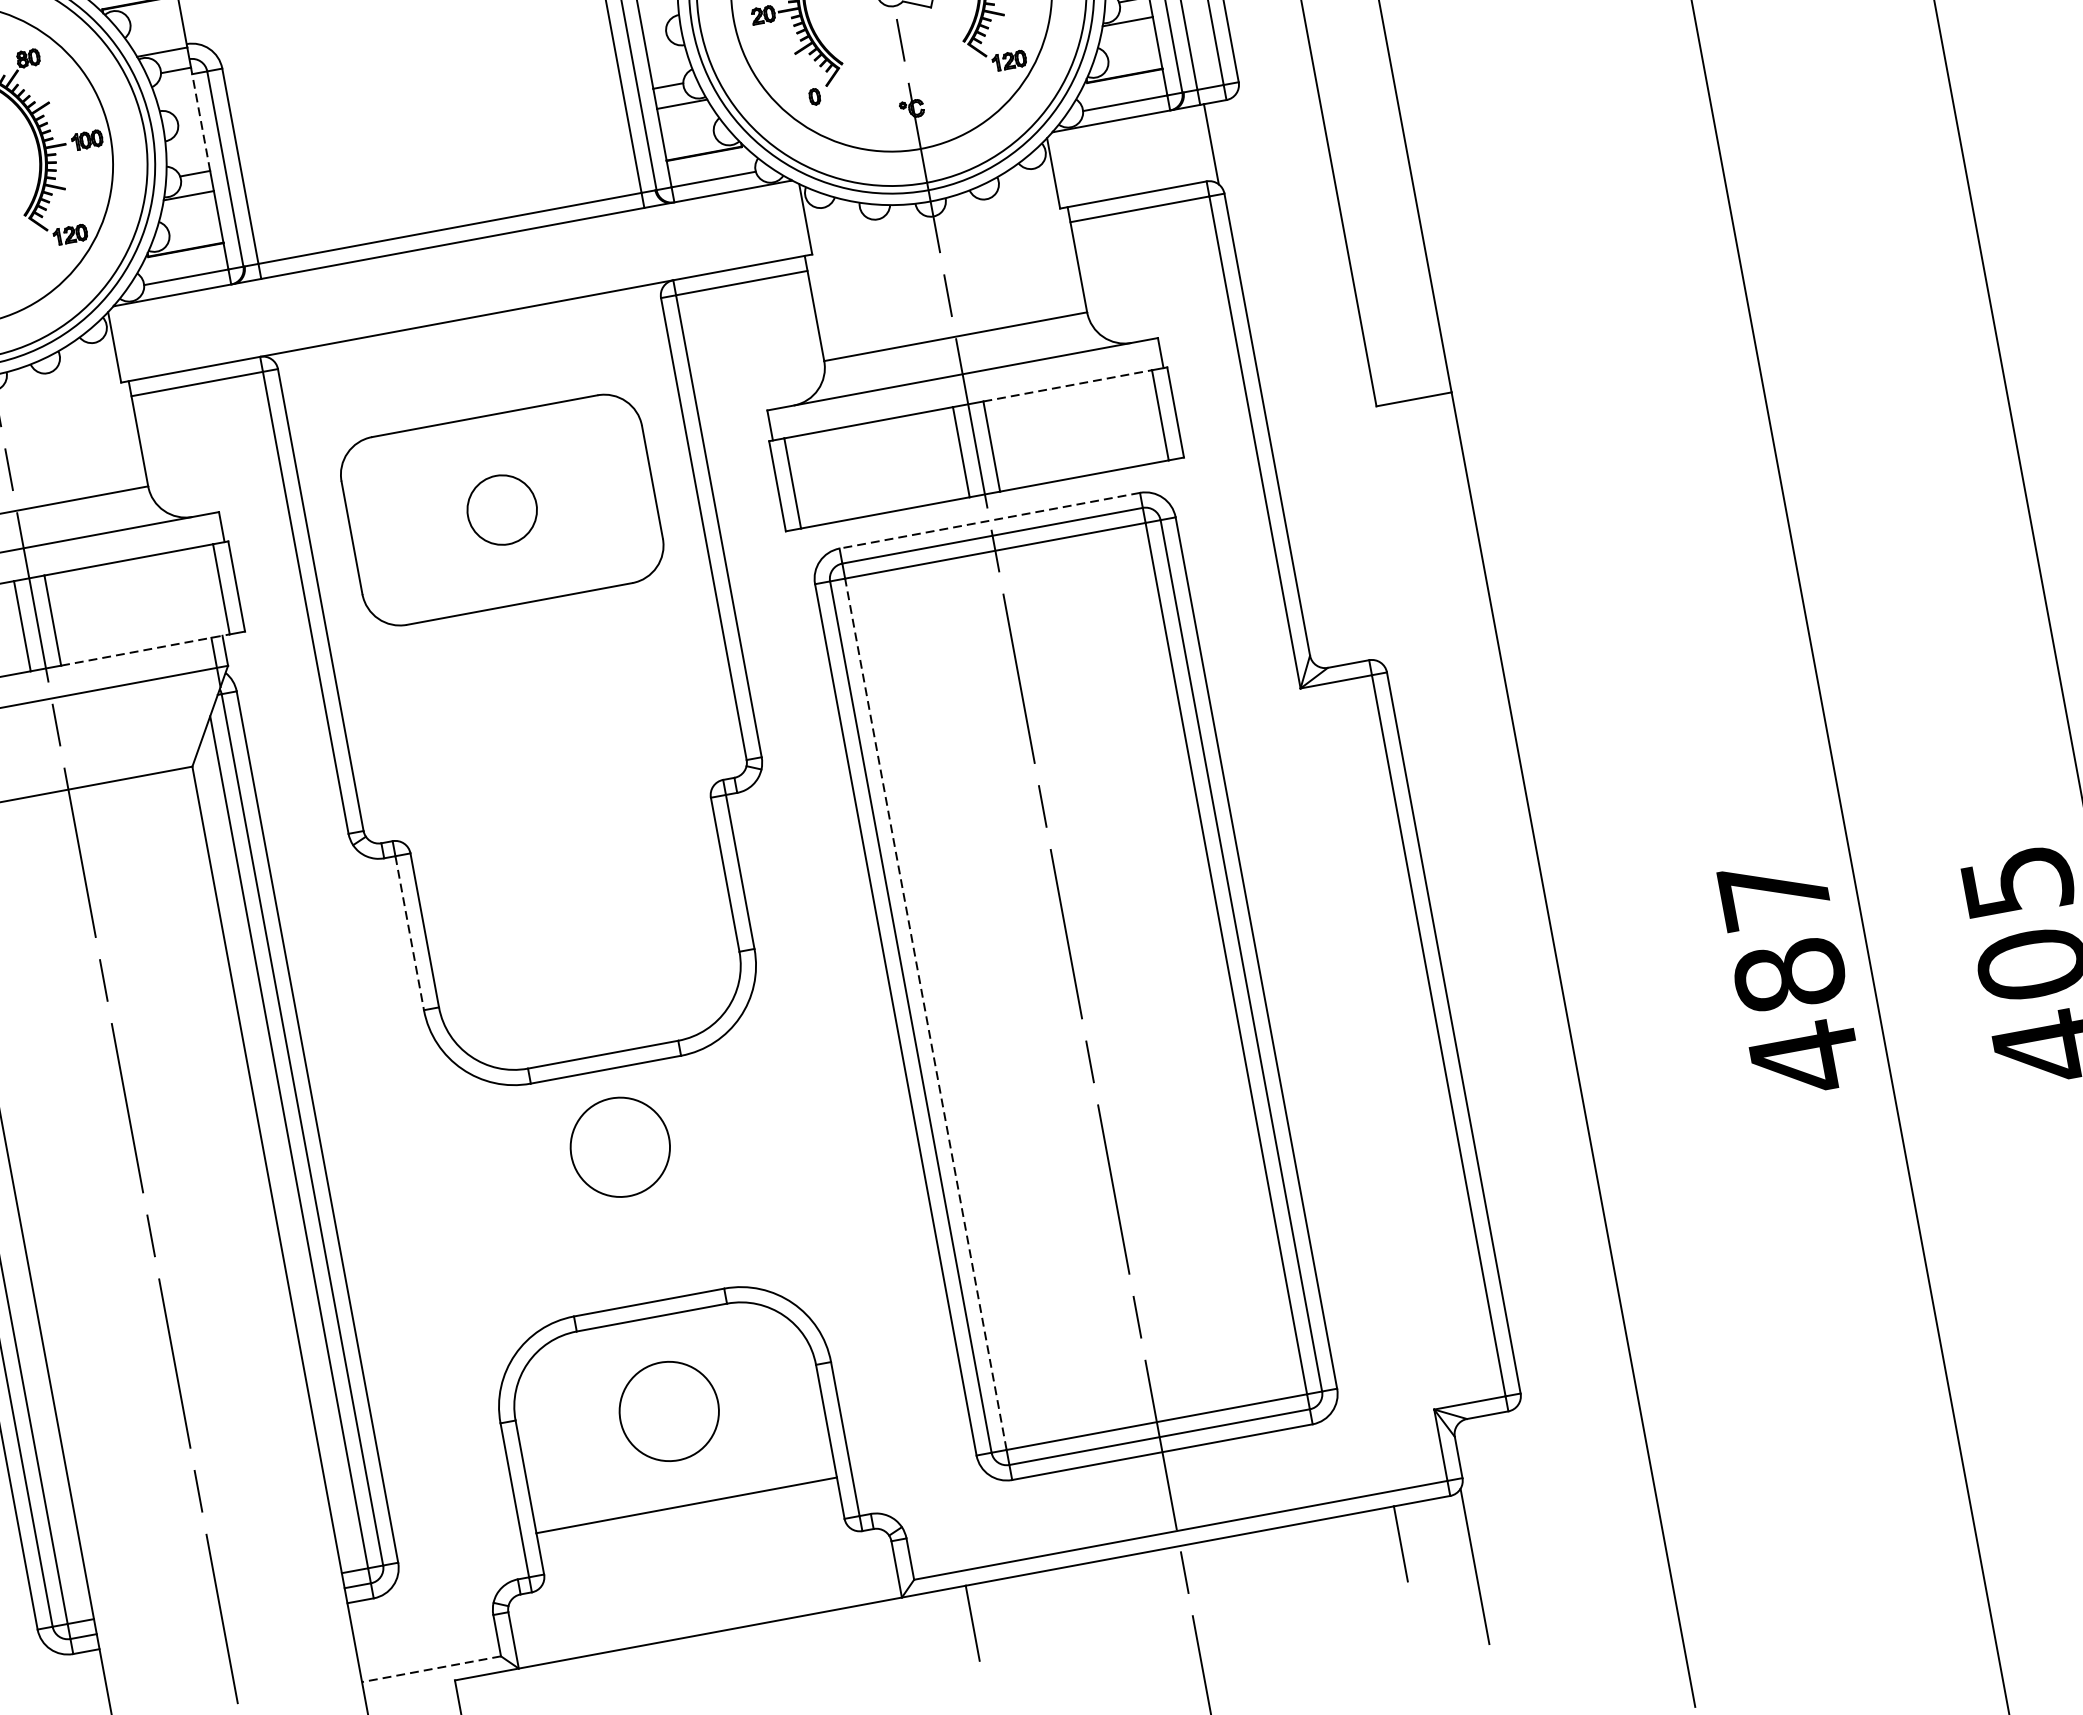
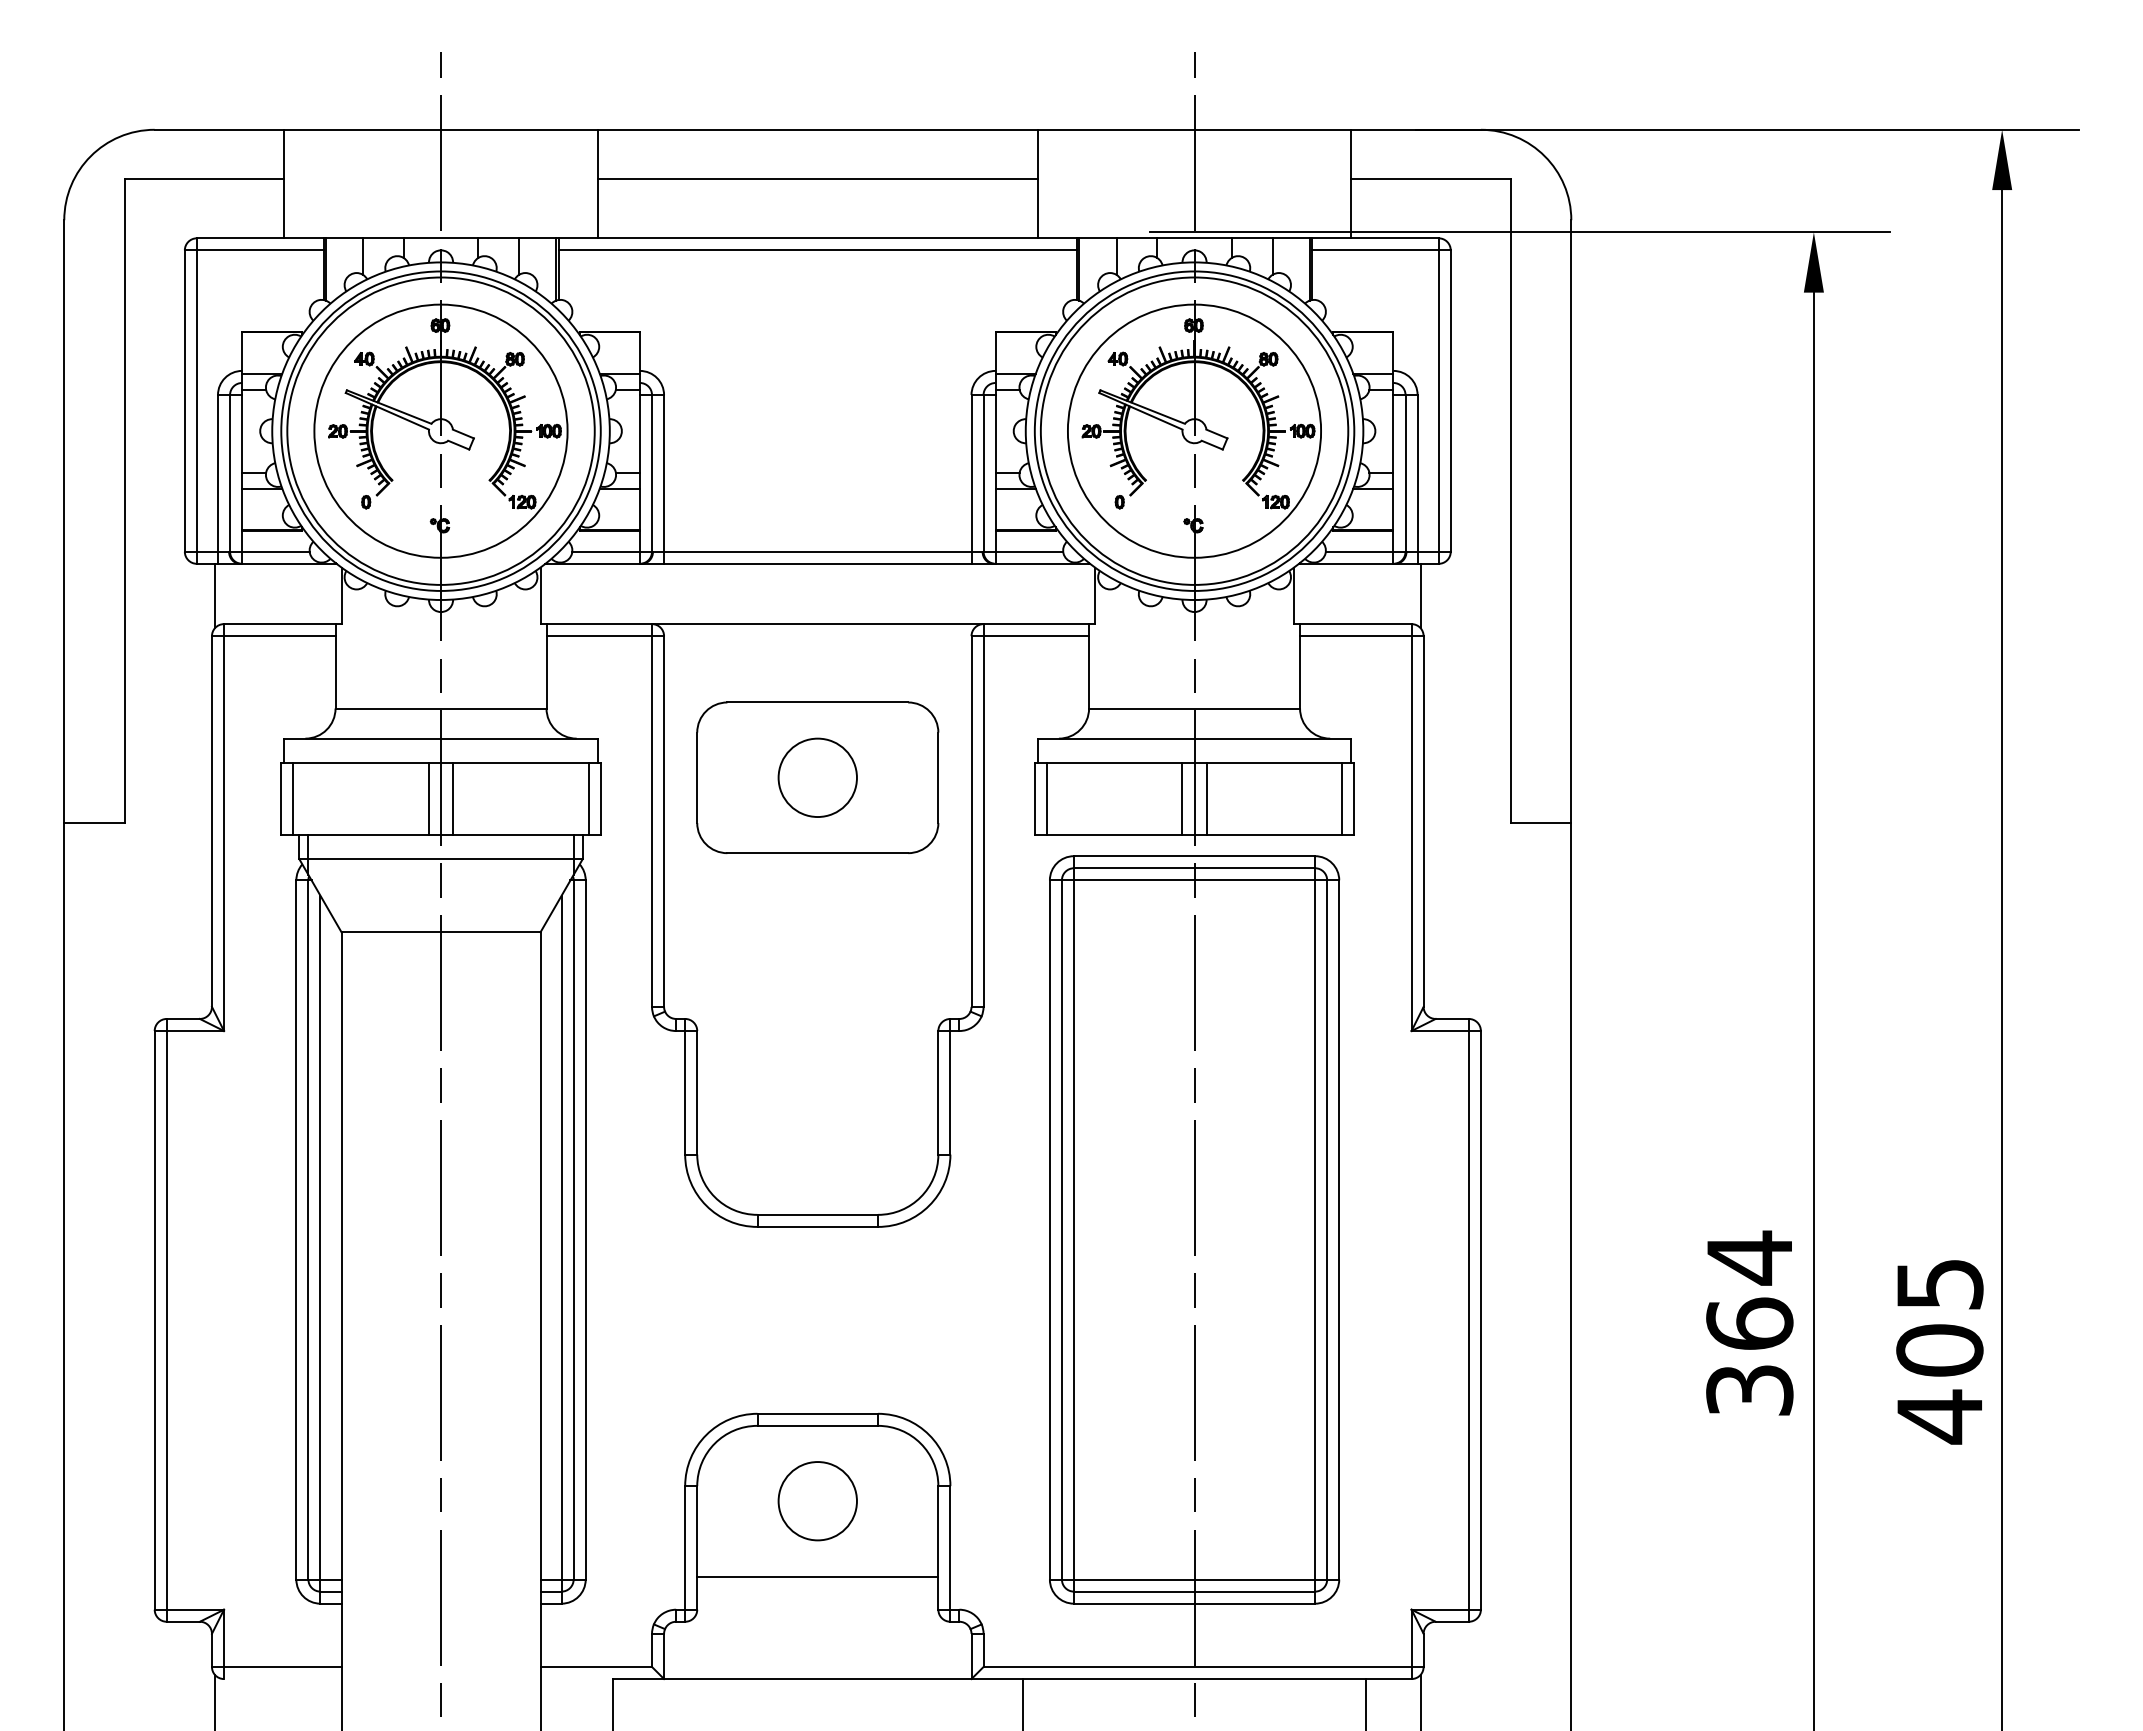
line: (199, 118) -> (639, 430), dashed -> solid
line: (1067, 385) -> (1274, 762), dashed -> solid
circle: (501, 509) -> (817, 777), size x1.43
line: (989, 521) -> (1194, 856), dashed -> solid
line: (145, 650) -> (520, 835), dashed -> solid
line: (410, 932) -> (685, 1092), dashed -> solid
text: (1789, 976) -> (1749, 1324), 487 -> 364
line: (926, 1013) -> (1074, 1229), dashed -> solid
circle: (620, 1147) -> (817, 1289), removed
line: (431, 1668) -> (596, 1666), dashed -> solid

